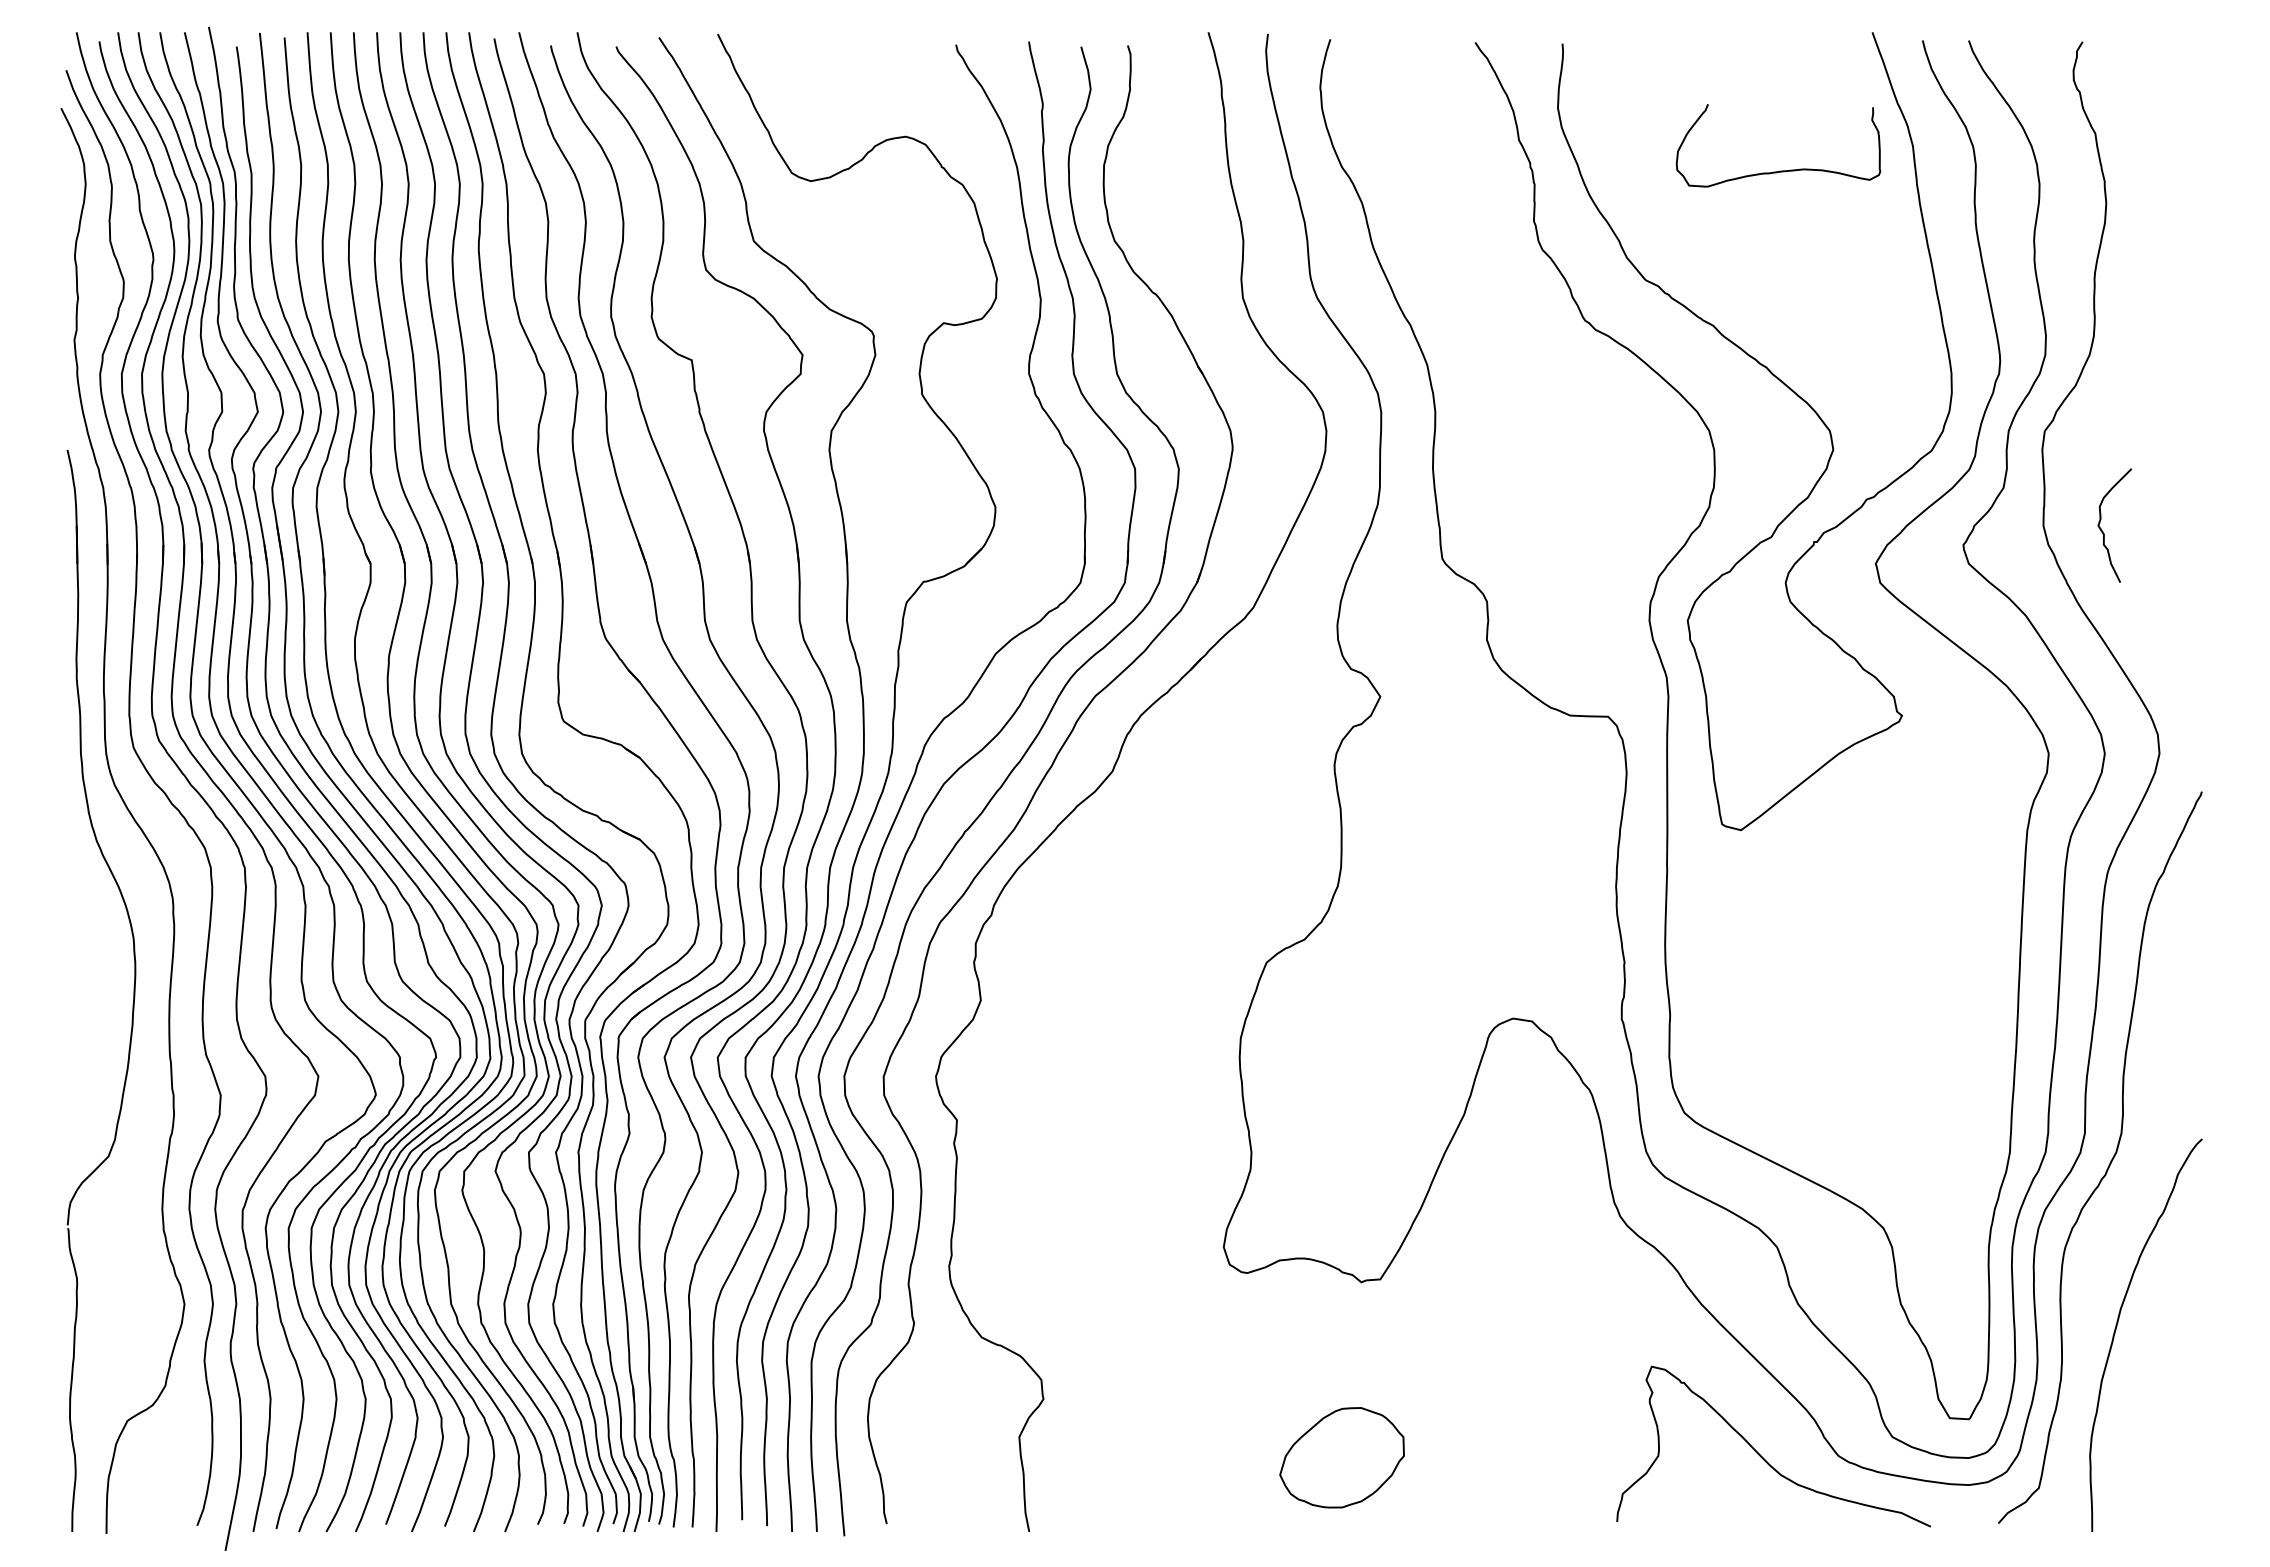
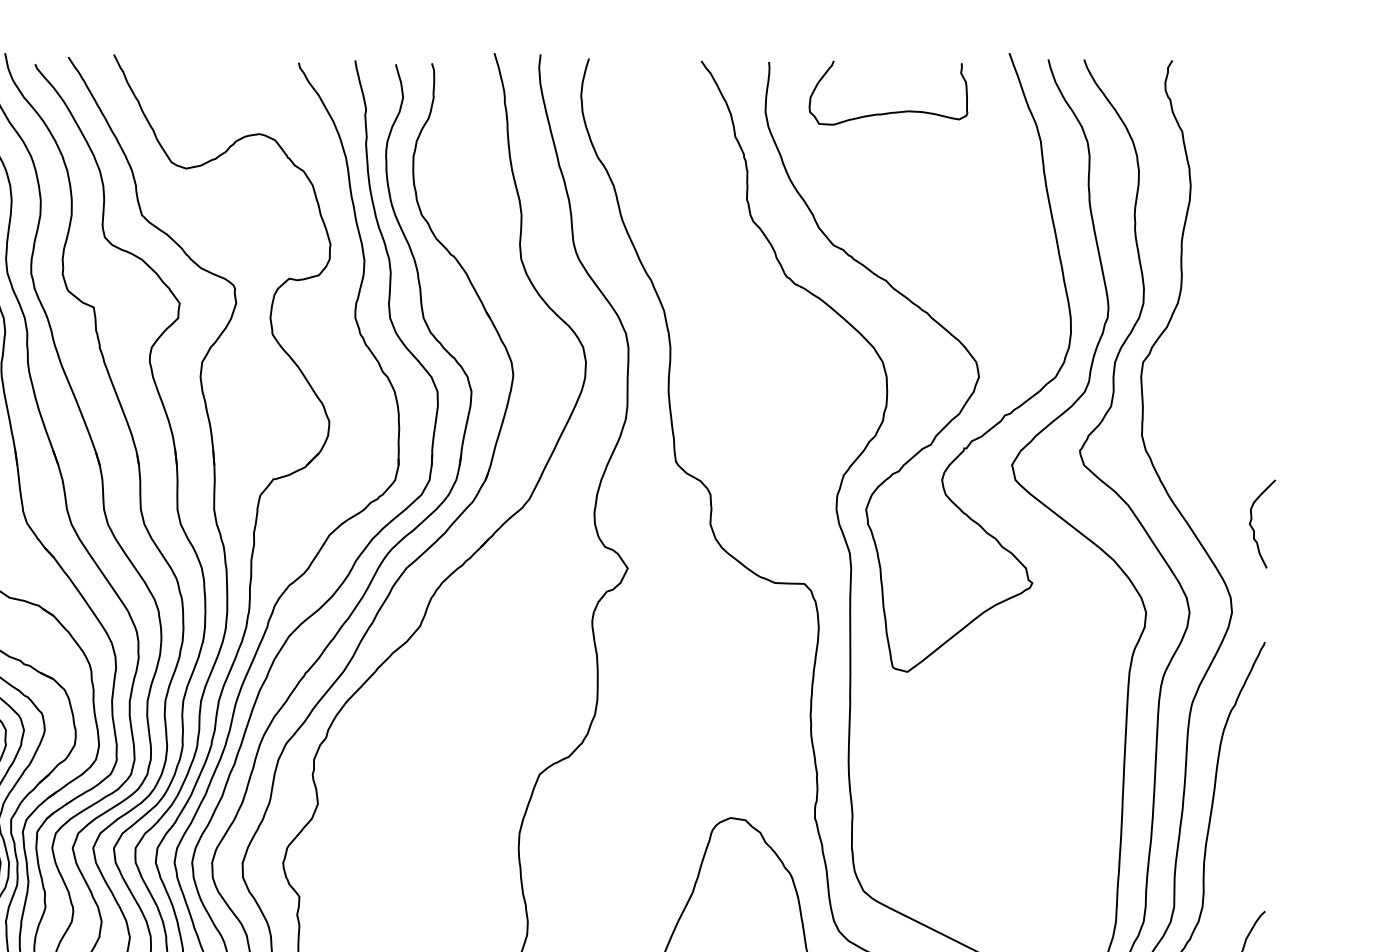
curve: (1780, 170) -> (890, 112), moved
curve: (2103, 531) -> (1253, 528), moved

